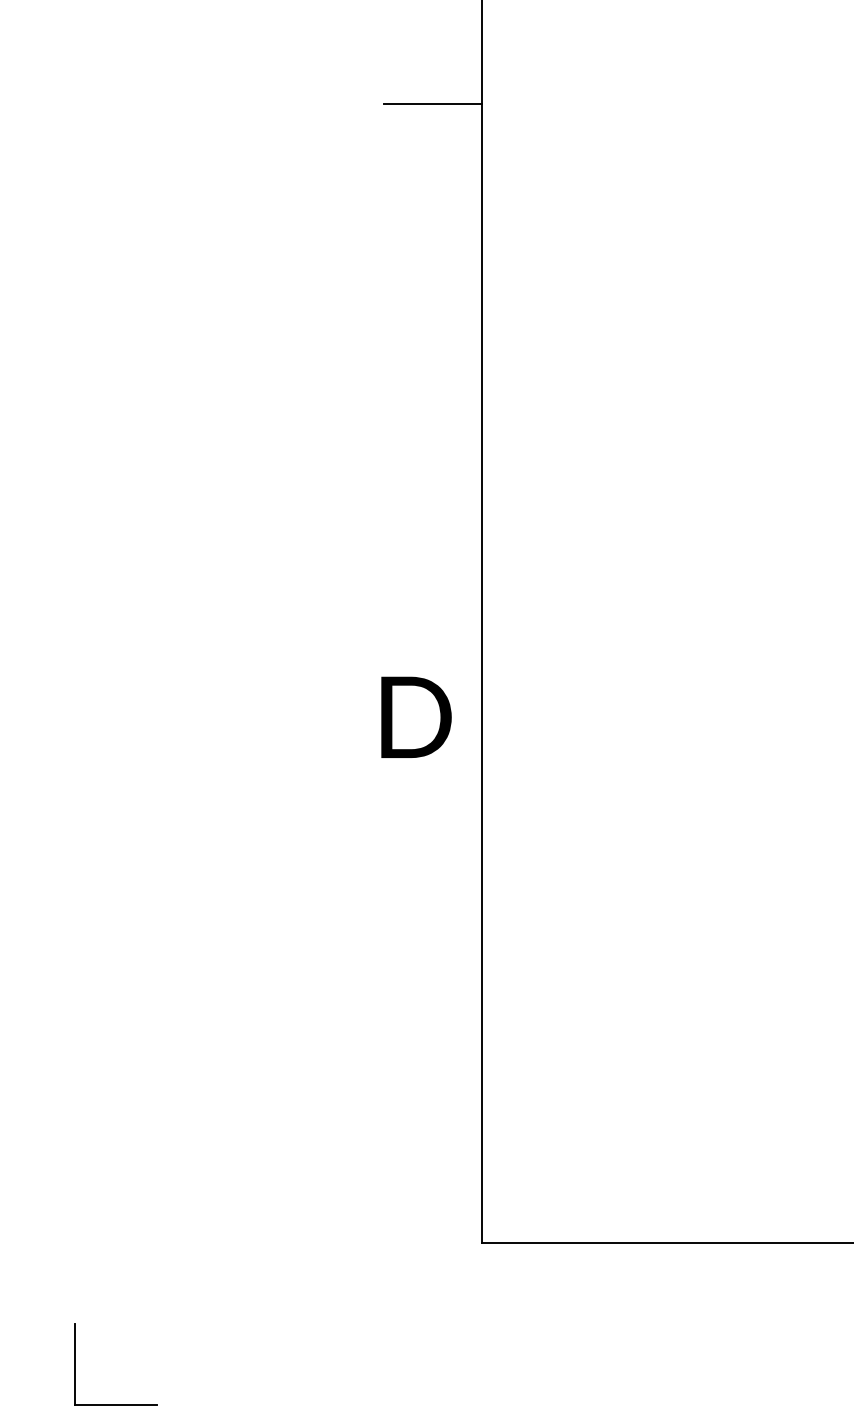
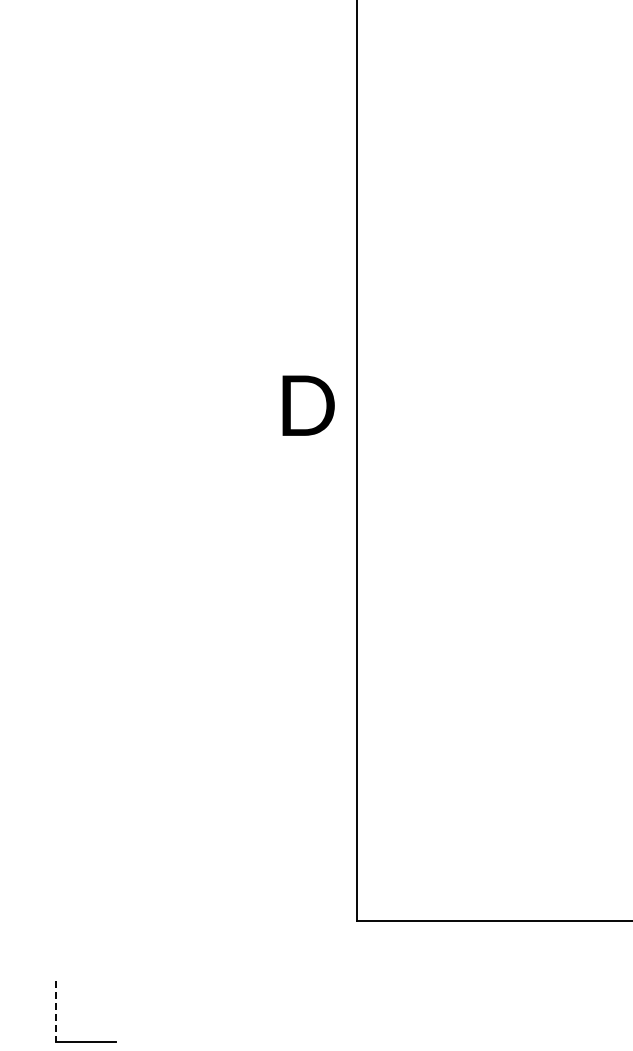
line: (432, 104) -> (320, 77), removed
text: (416, 717) -> (308, 405), moved
line: (74, 1366) -> (55, 1012), solid -> dashed

